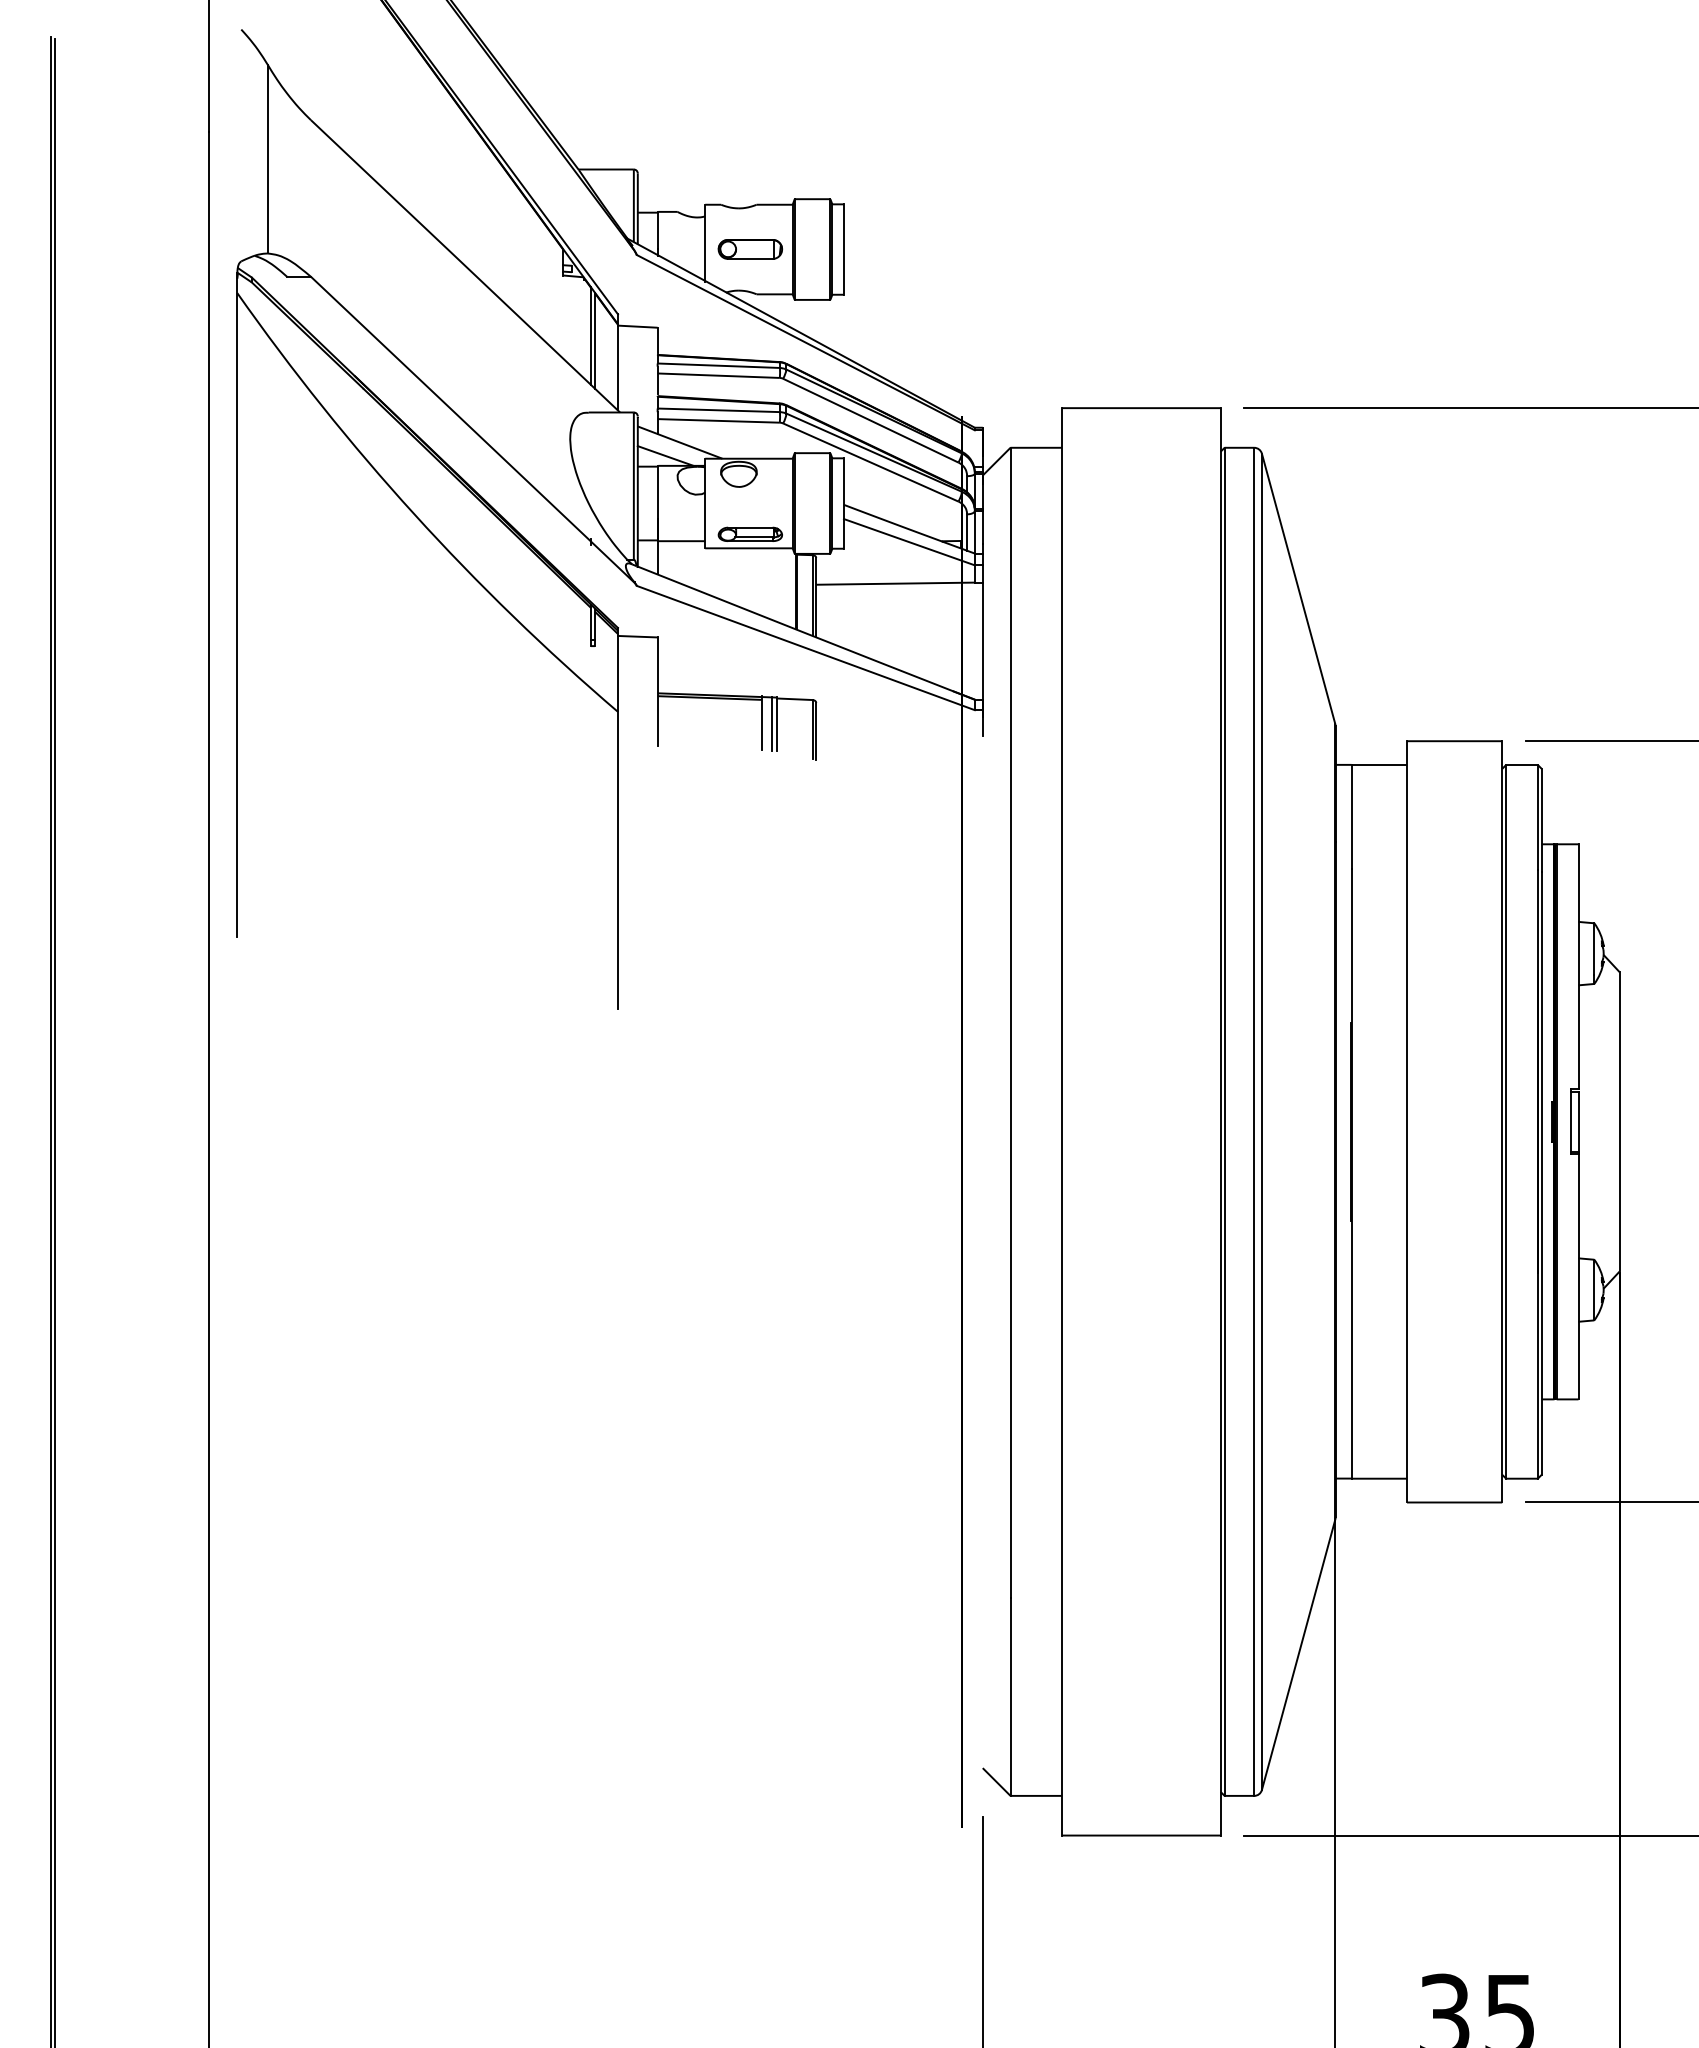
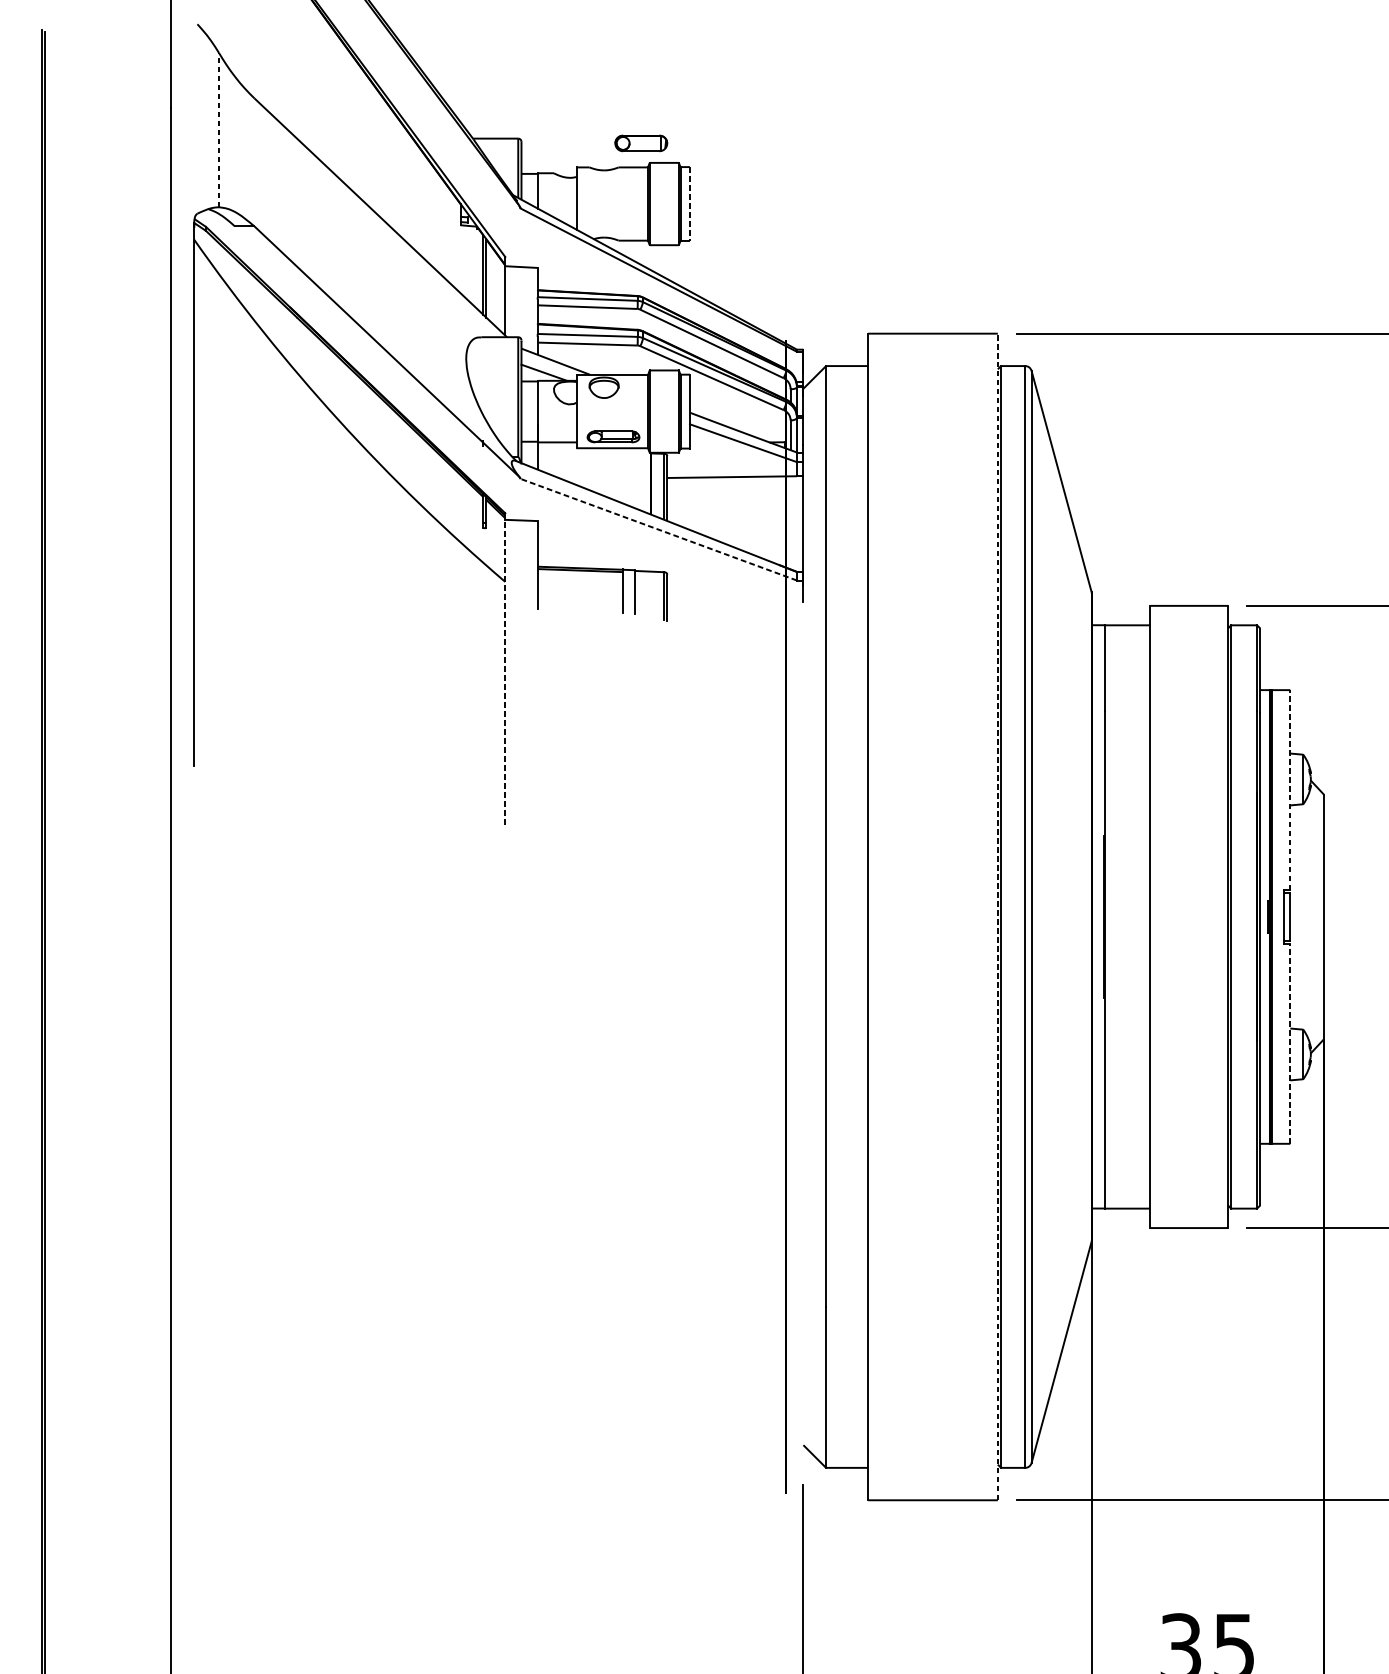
line: (267, 158) -> (218, 129), solid -> dashed
part: (749, 249) -> (640, 143), moved
line: (843, 250) -> (689, 204), solid -> dashed
line: (805, 647) -> (658, 529), solid -> dashed
line: (772, 723) -> (631, 591), removed
line: (617, 821) -> (504, 671), solid -> dashed
line: (1578, 966) -> (1290, 790), solid -> dashed
line: (1220, 1121) -> (997, 916), solid -> dashed
line: (1578, 1276) -> (1290, 1043), solid -> dashed

